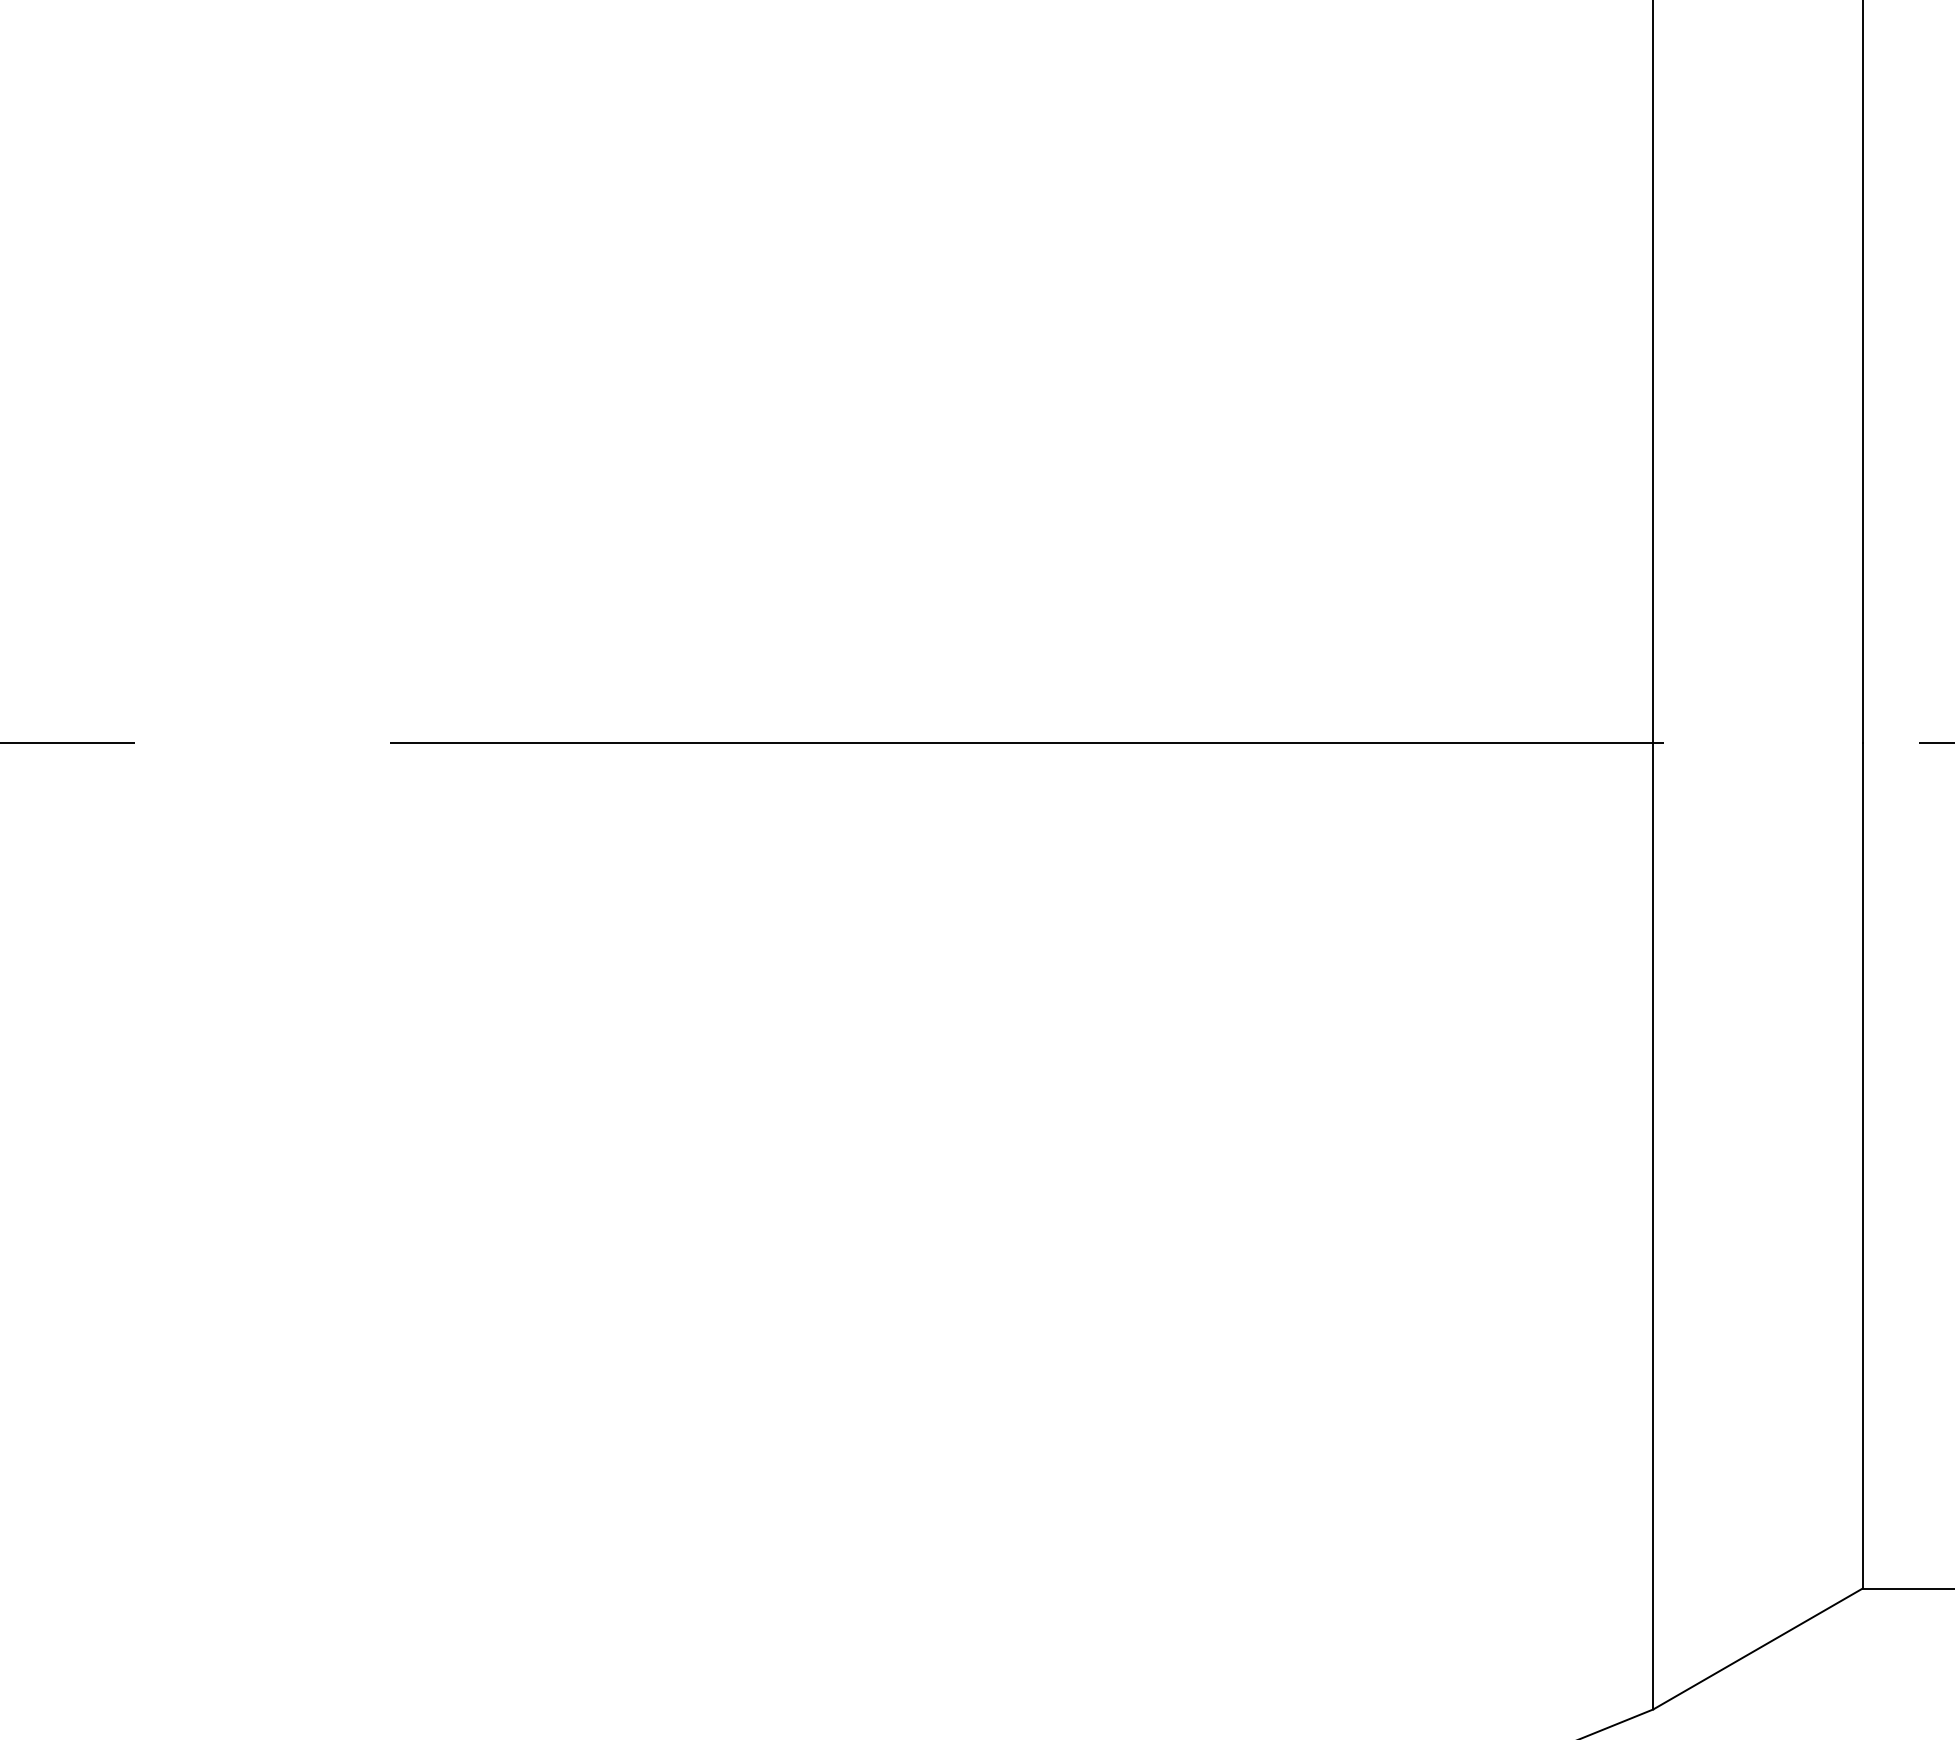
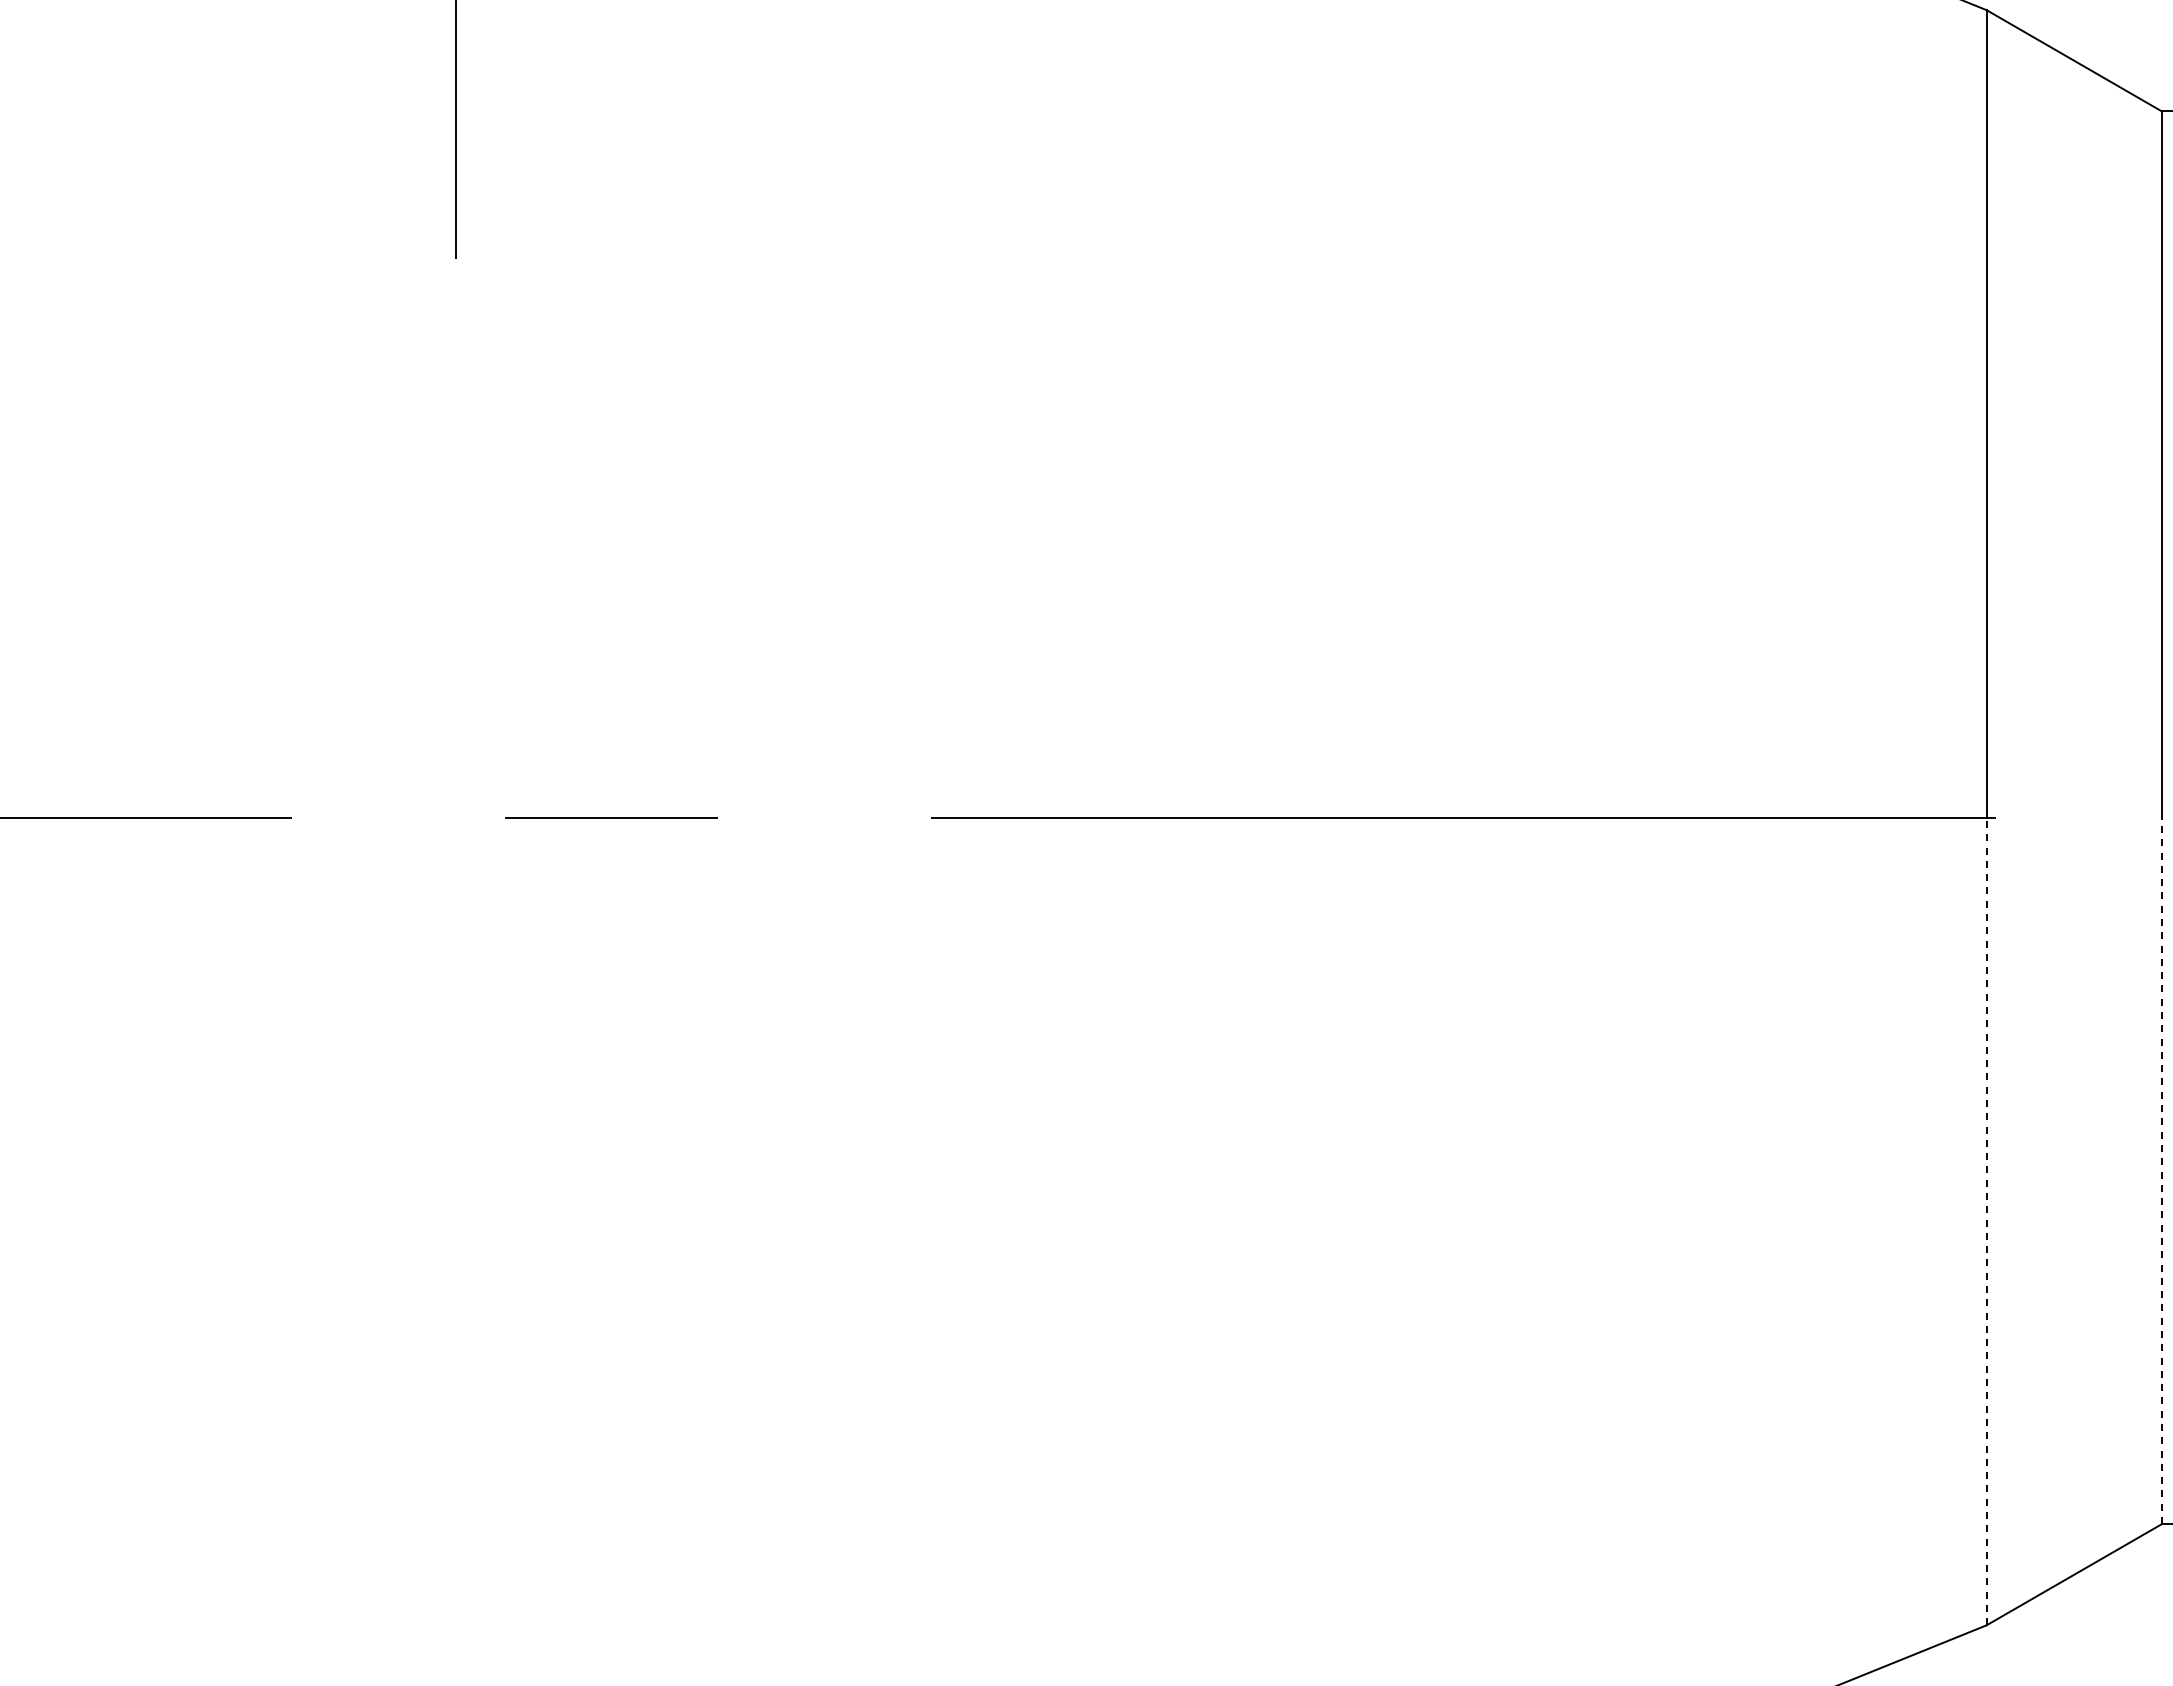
line: (1863, 1165) -> (2162, 1170), solid -> dashed
line: (1652, 1226) -> (1986, 1221), solid -> dashed

